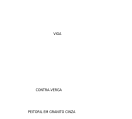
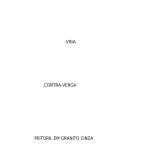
text: (48, 89) -> (59, 84), moved

